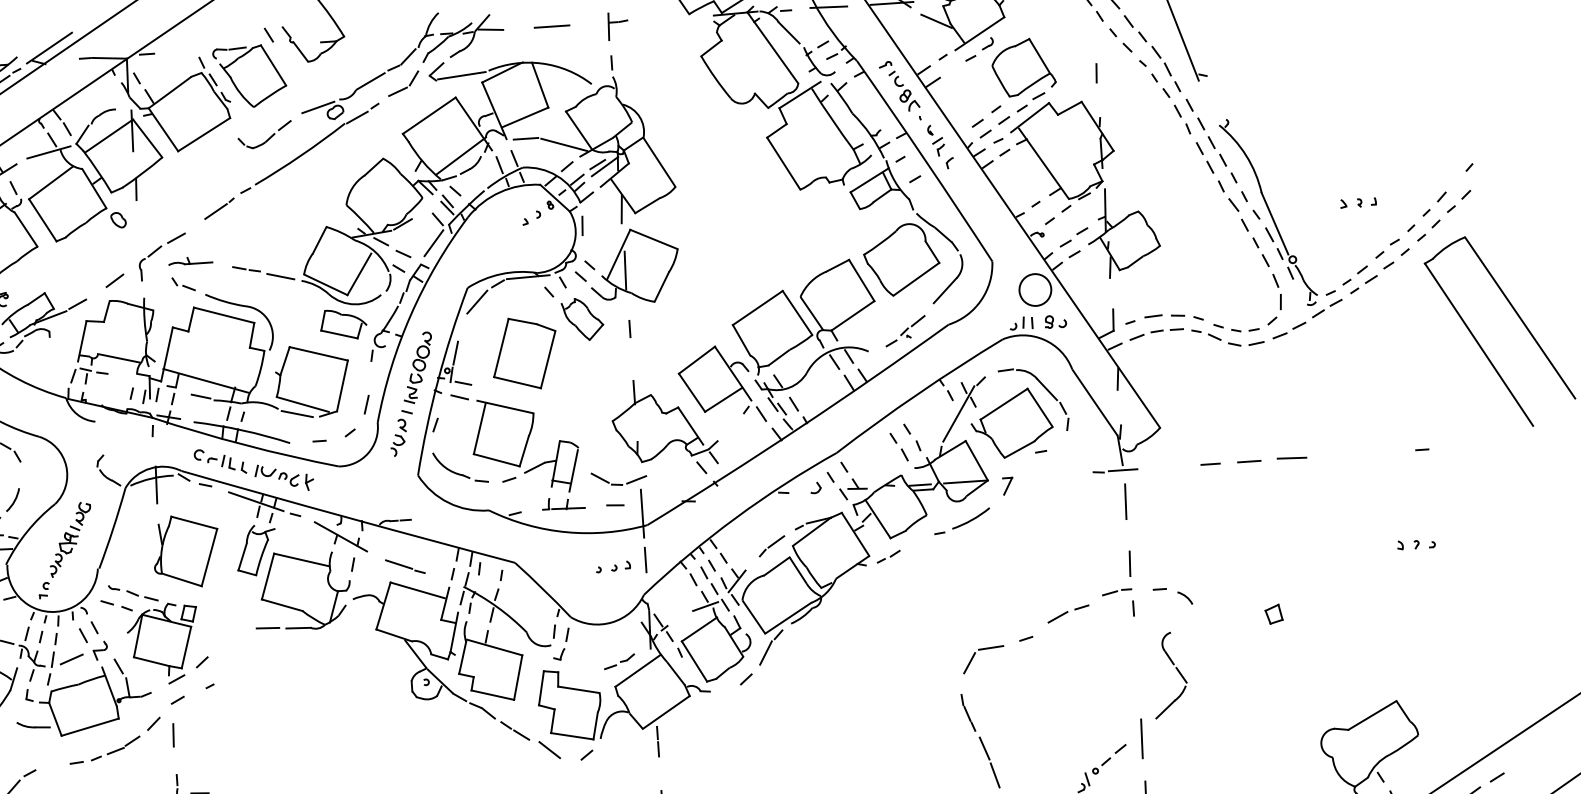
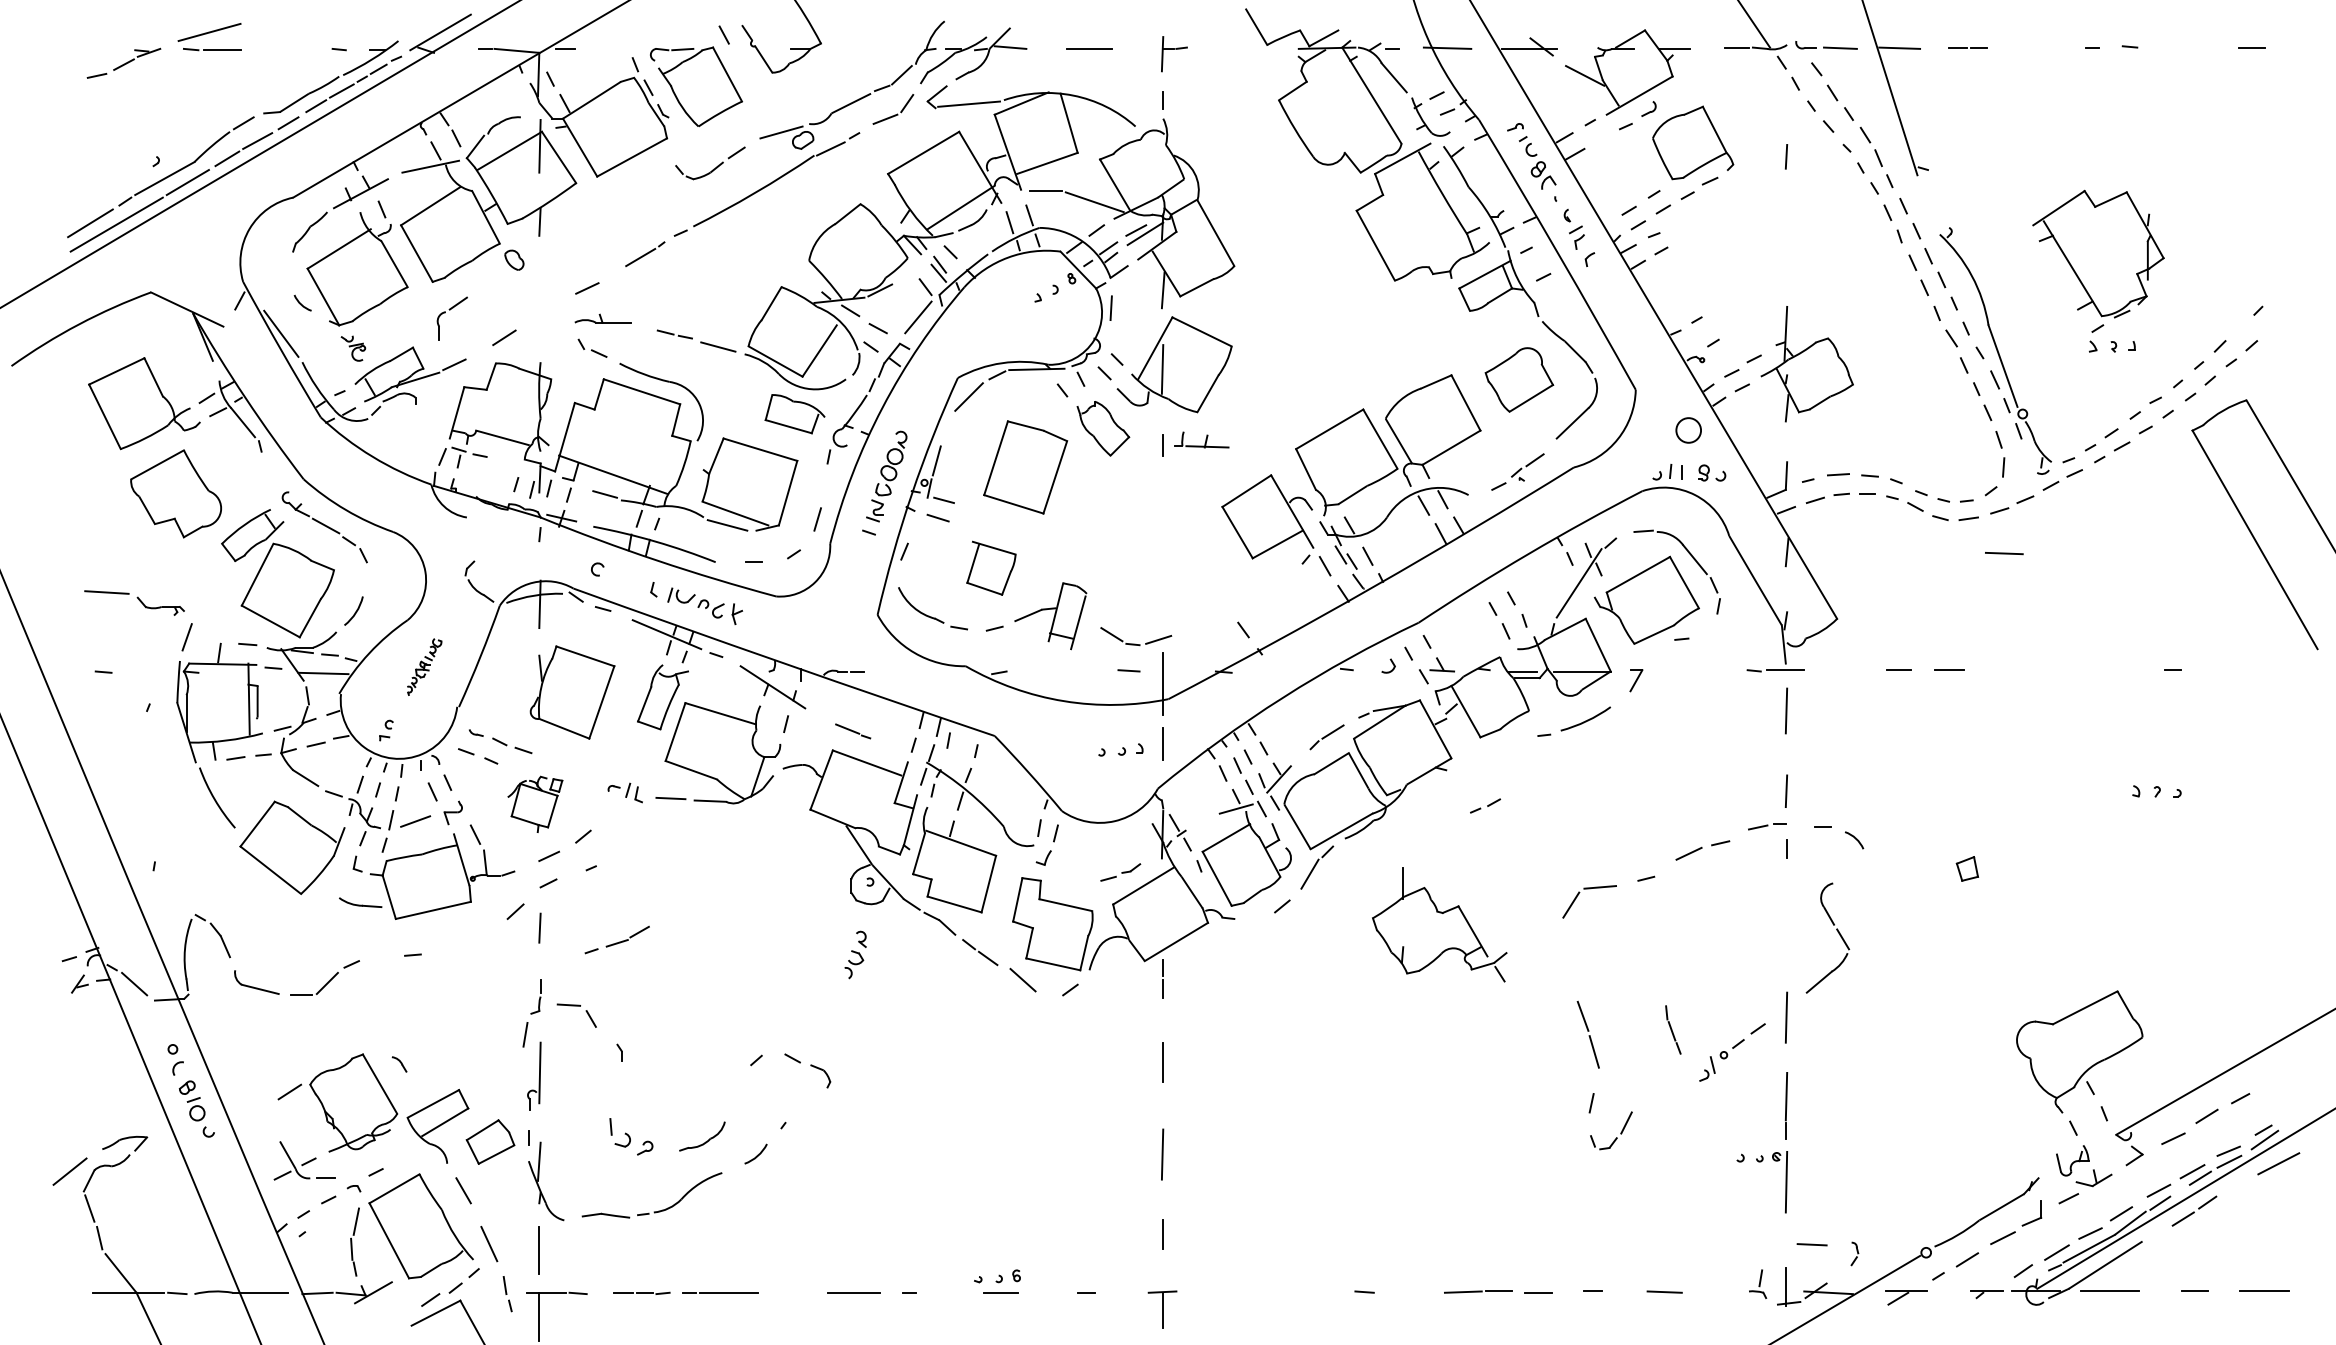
part: (1063, 156) -> (2098, 260), moved
part: (145, 259) -> (445, 313), moved
part: (901, 259) -> (1519, 379), size x0.7
circle: (1035, 290) -> (1688, 430), size x0.6
part: (664, 422) -> (1439, 924), moved
part: (503, 433) -> (991, 568), size x0.6
part: (398, 437) -> (855, 954), moved
line: (1292, 458) -> (2004, 553), moved
part: (220, 462) -> (624, 792), moved
part: (563, 503) -> (1201, 439), moved
part: (70, 539) -> (424, 666), size x0.6
part: (888, 556) -> (1485, 805), moved
part: (404, 566) -> (852, 731), size x0.7
part: (163, 639) -> (535, 804), size x0.6
part: (968, 712) -> (1673, 1029), moved
part: (115, 748) -> (616, 939), moved

